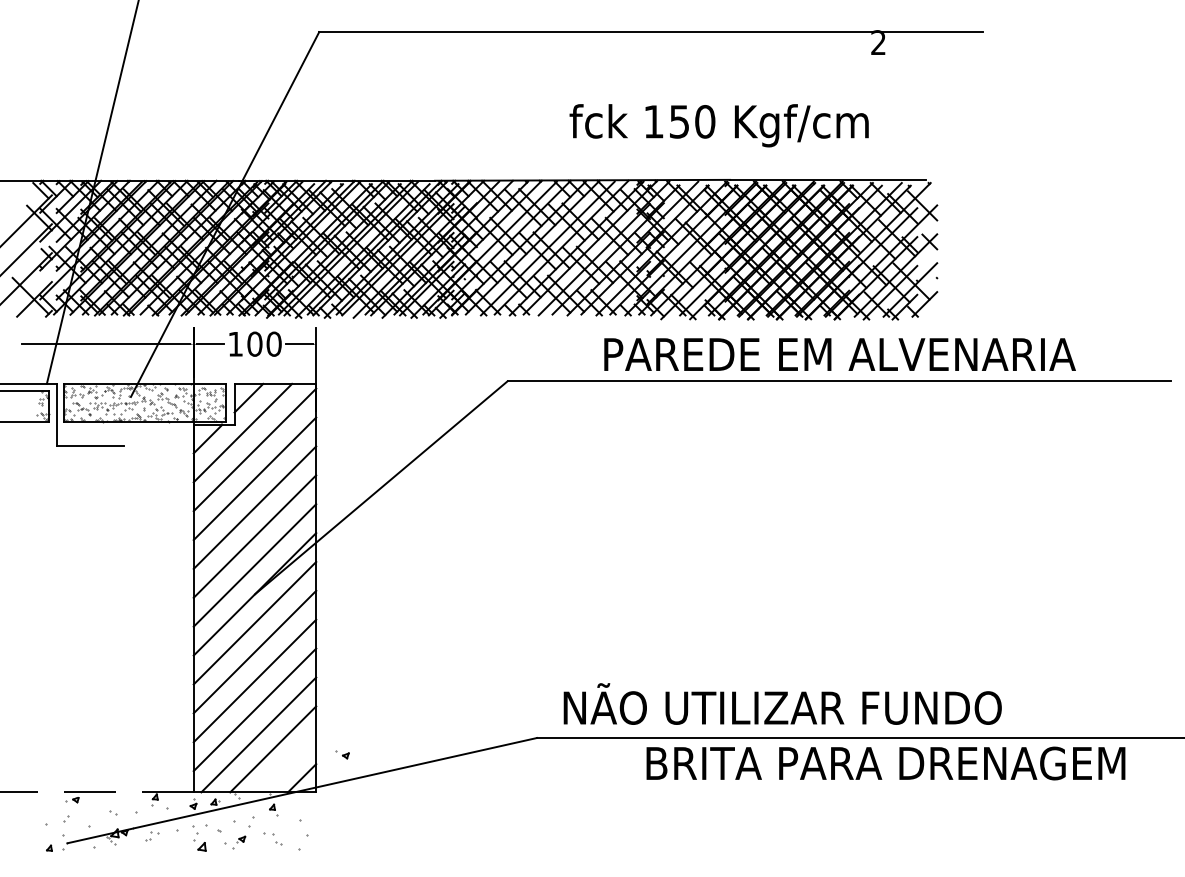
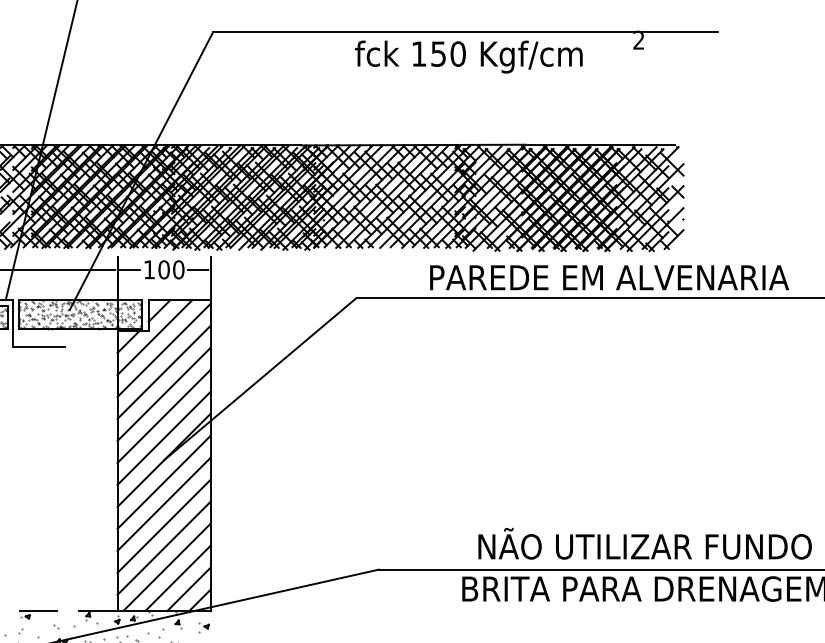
text: (718, 125) -> (468, 56), moved
text: (782, 703) -> (644, 543), moved
part: (342, 754) -> (204, 625), moved
line: (287, 763) -> (188, 589), added

